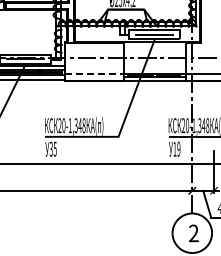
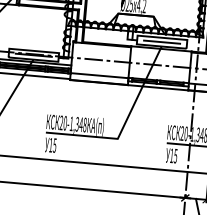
line: (94, 74) -> (99, 75), dashed -> solid
text: (50, 148) -> (50, 144), 35 -> 15
text: (178, 148) -> (175, 155), 19 -> 15

